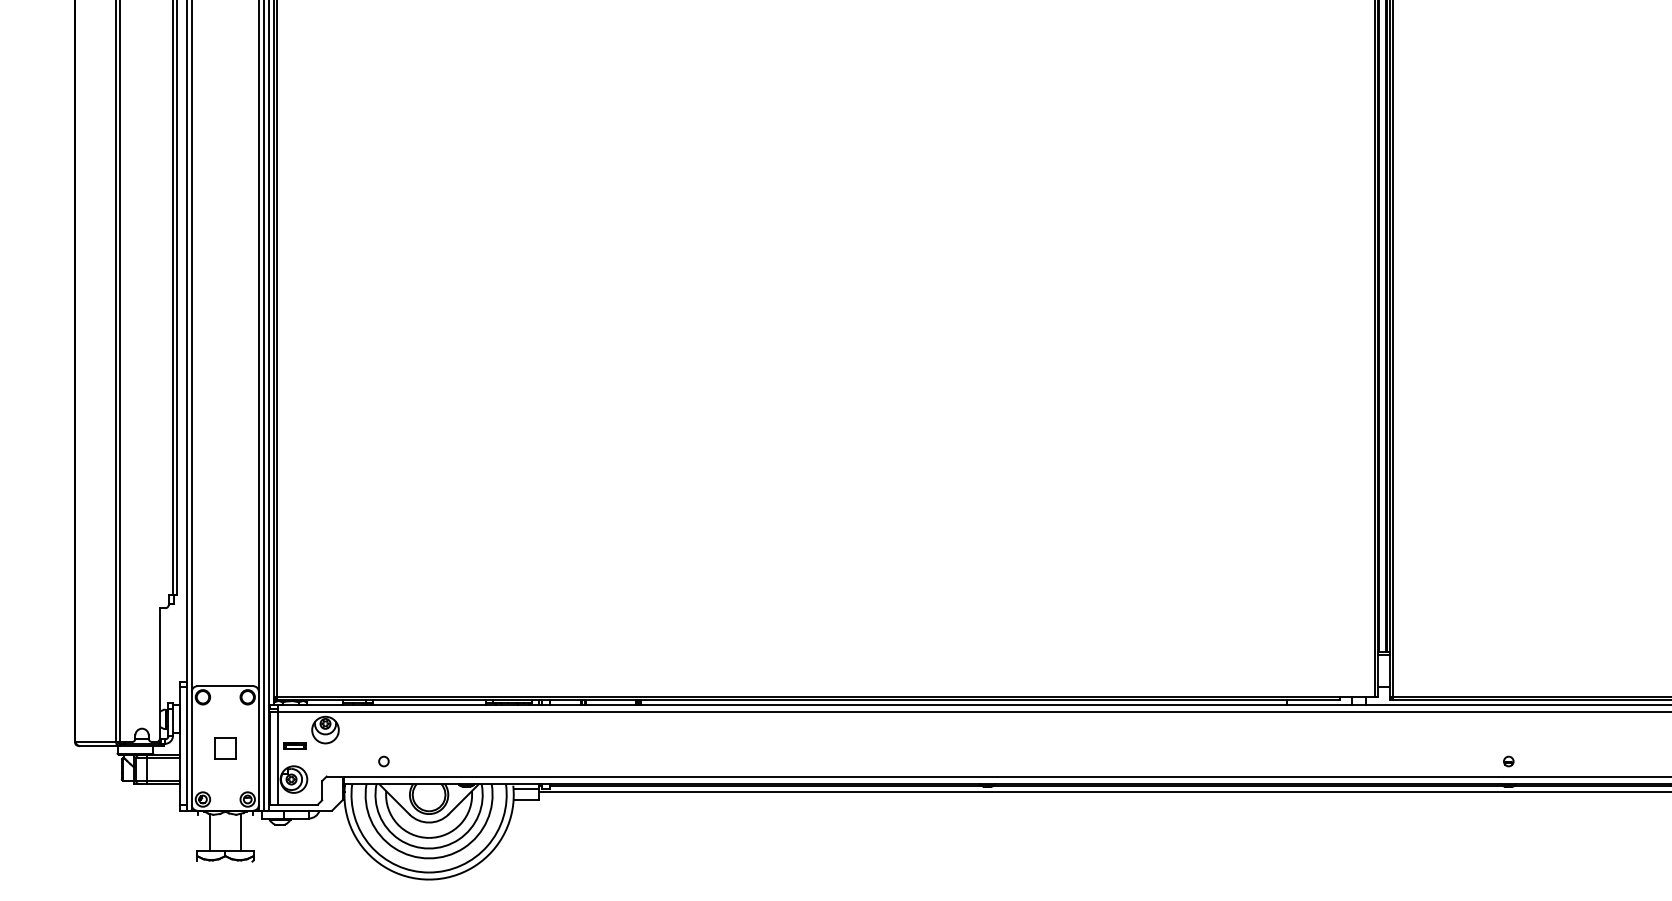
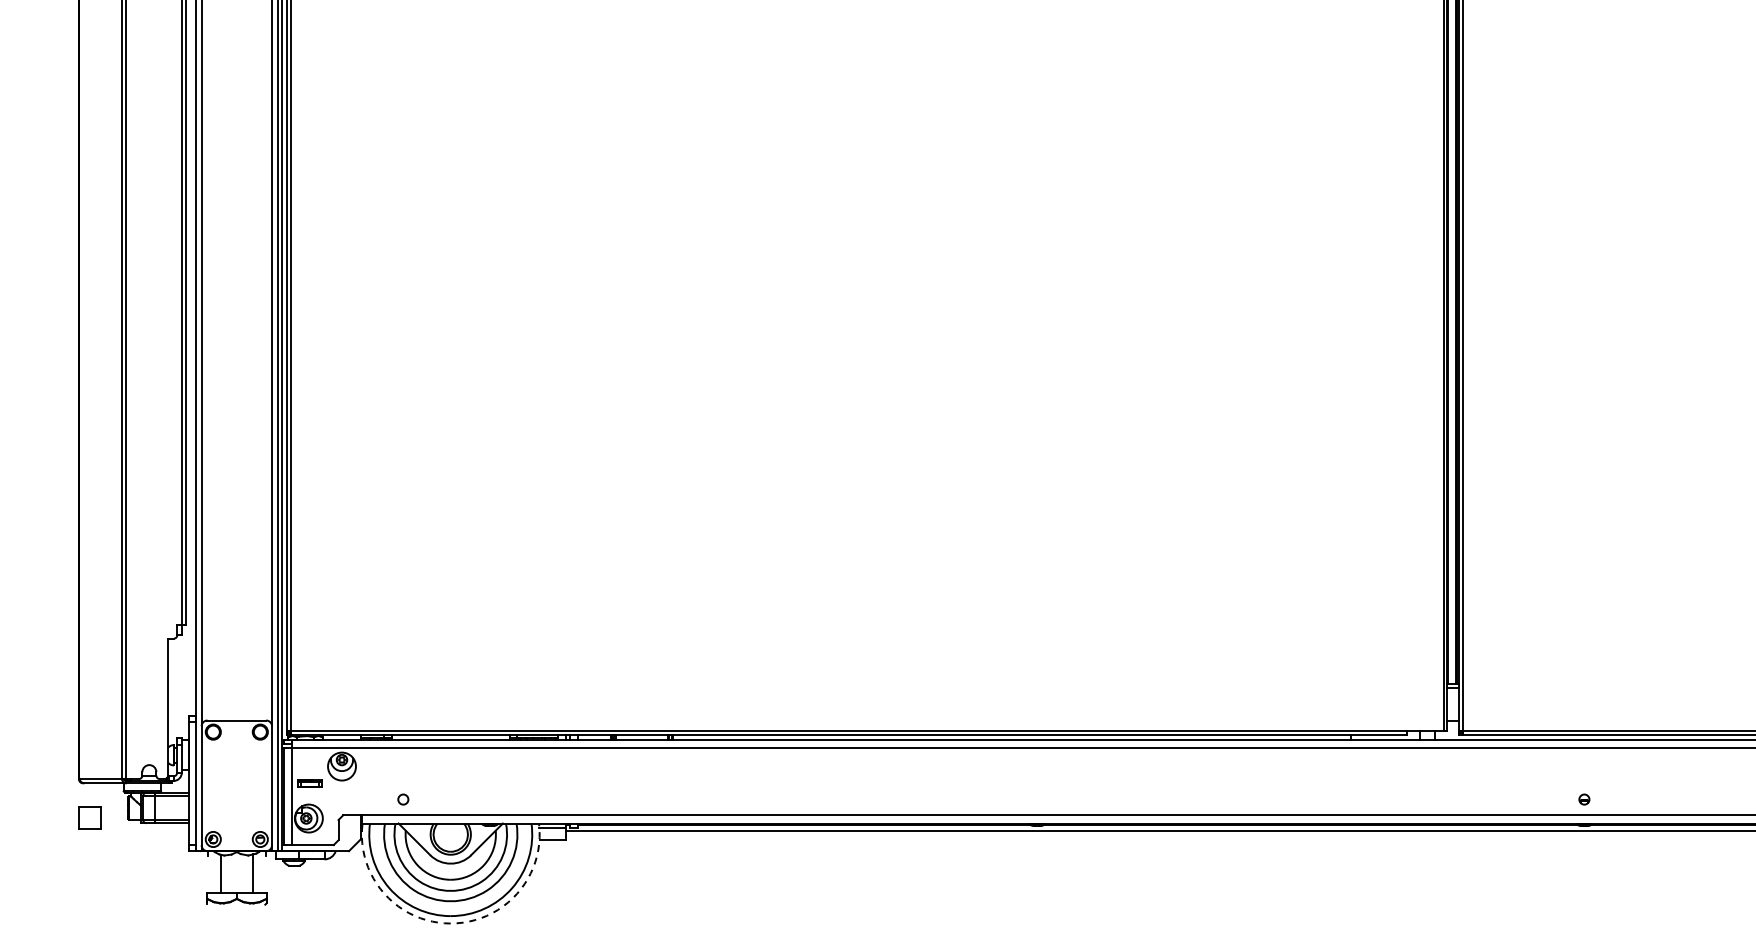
part: (225, 748) -> (89, 817), moved
arc: (428, 879) -> (450, 923), solid -> dashed

